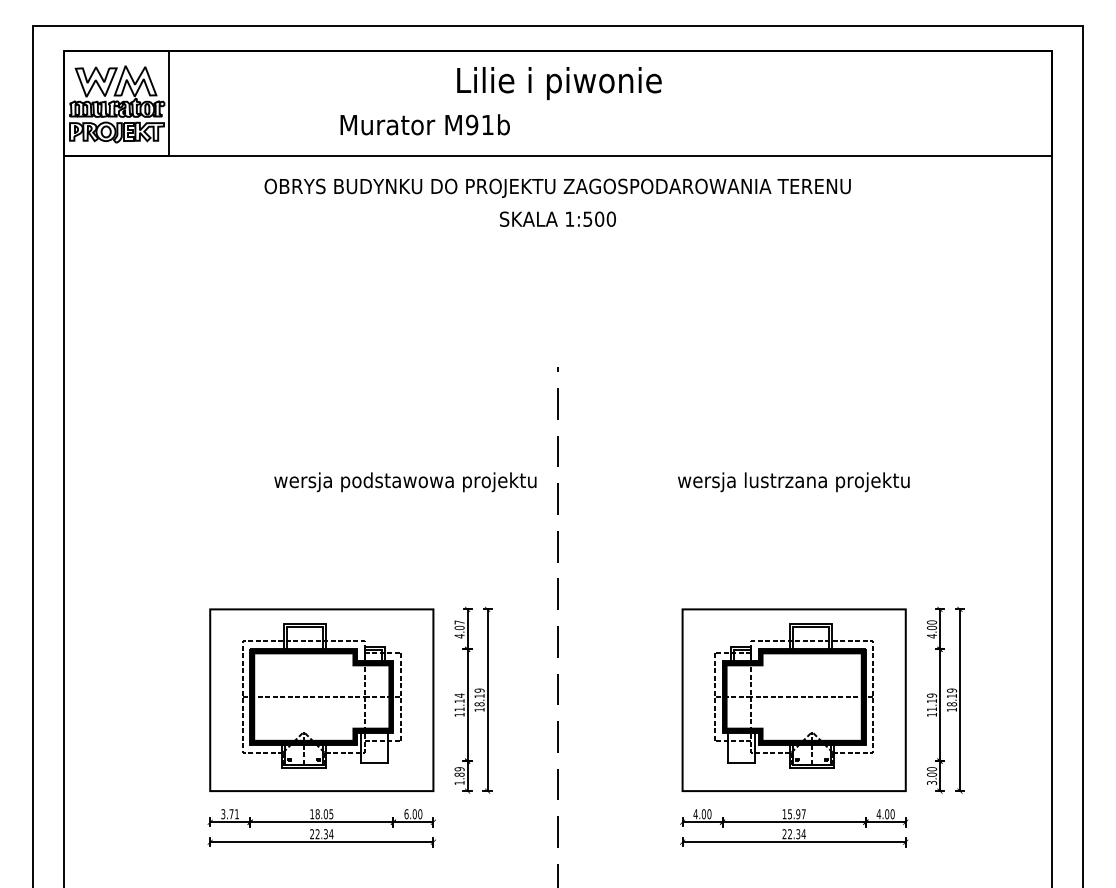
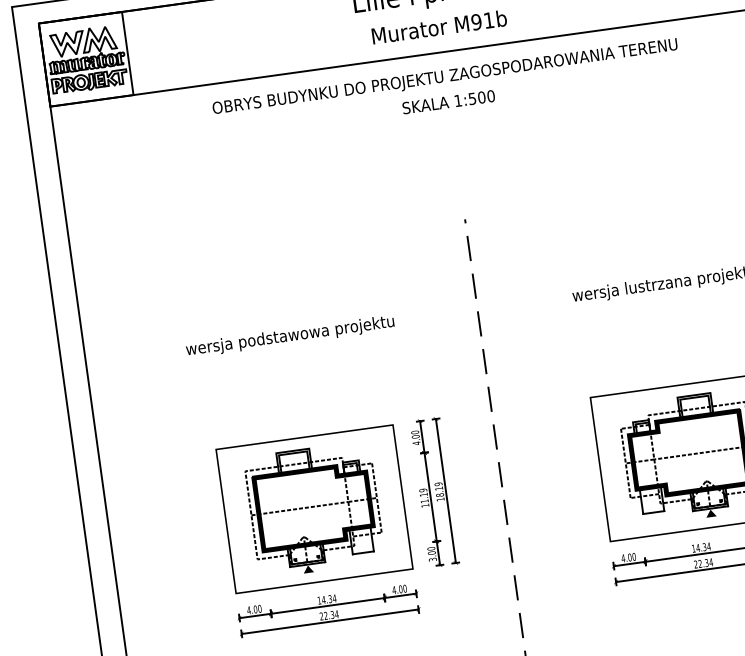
text: (424, 124) -> (438, 26), moved
text: (405, 482) -> (290, 336), moved
text: (459, 622) -> (415, 432), 4.07 -> 4.00
text: (459, 695) -> (423, 490), 11.14 -> 11.19
fill: (303, 773) -> (308, 569), added
fill: (811, 773) -> (710, 513), added
text: (459, 775) -> (431, 553), 1.89 -> 3.00
text: (230, 814) -> (254, 609), 3.71 -> 4.00
text: (324, 814) -> (329, 599), 18.05 -> 14.34
text: (406, 814) -> (394, 590), 6.00 -> 4.00
text: (796, 814) -> (703, 547), 15.97 -> 14.34

